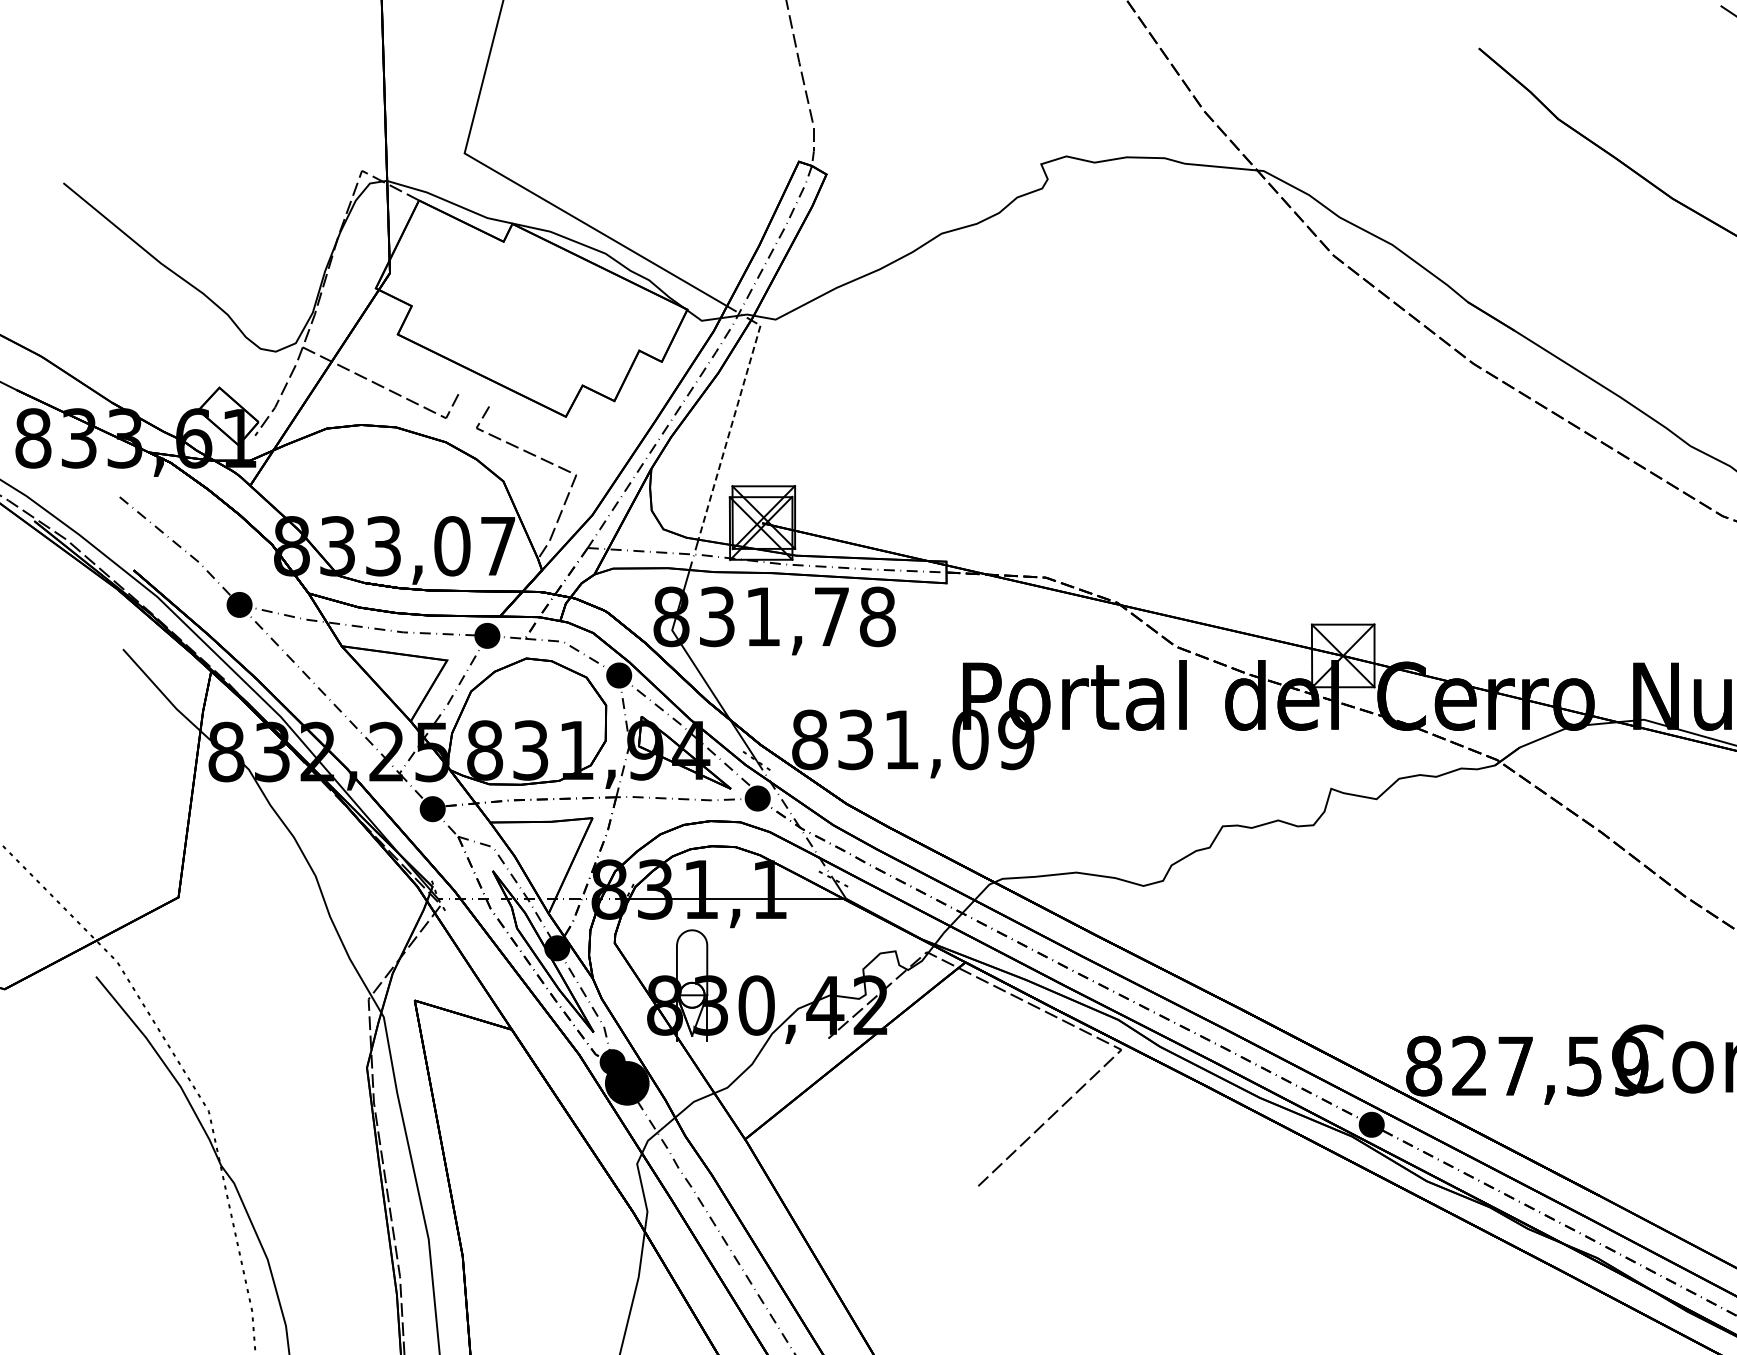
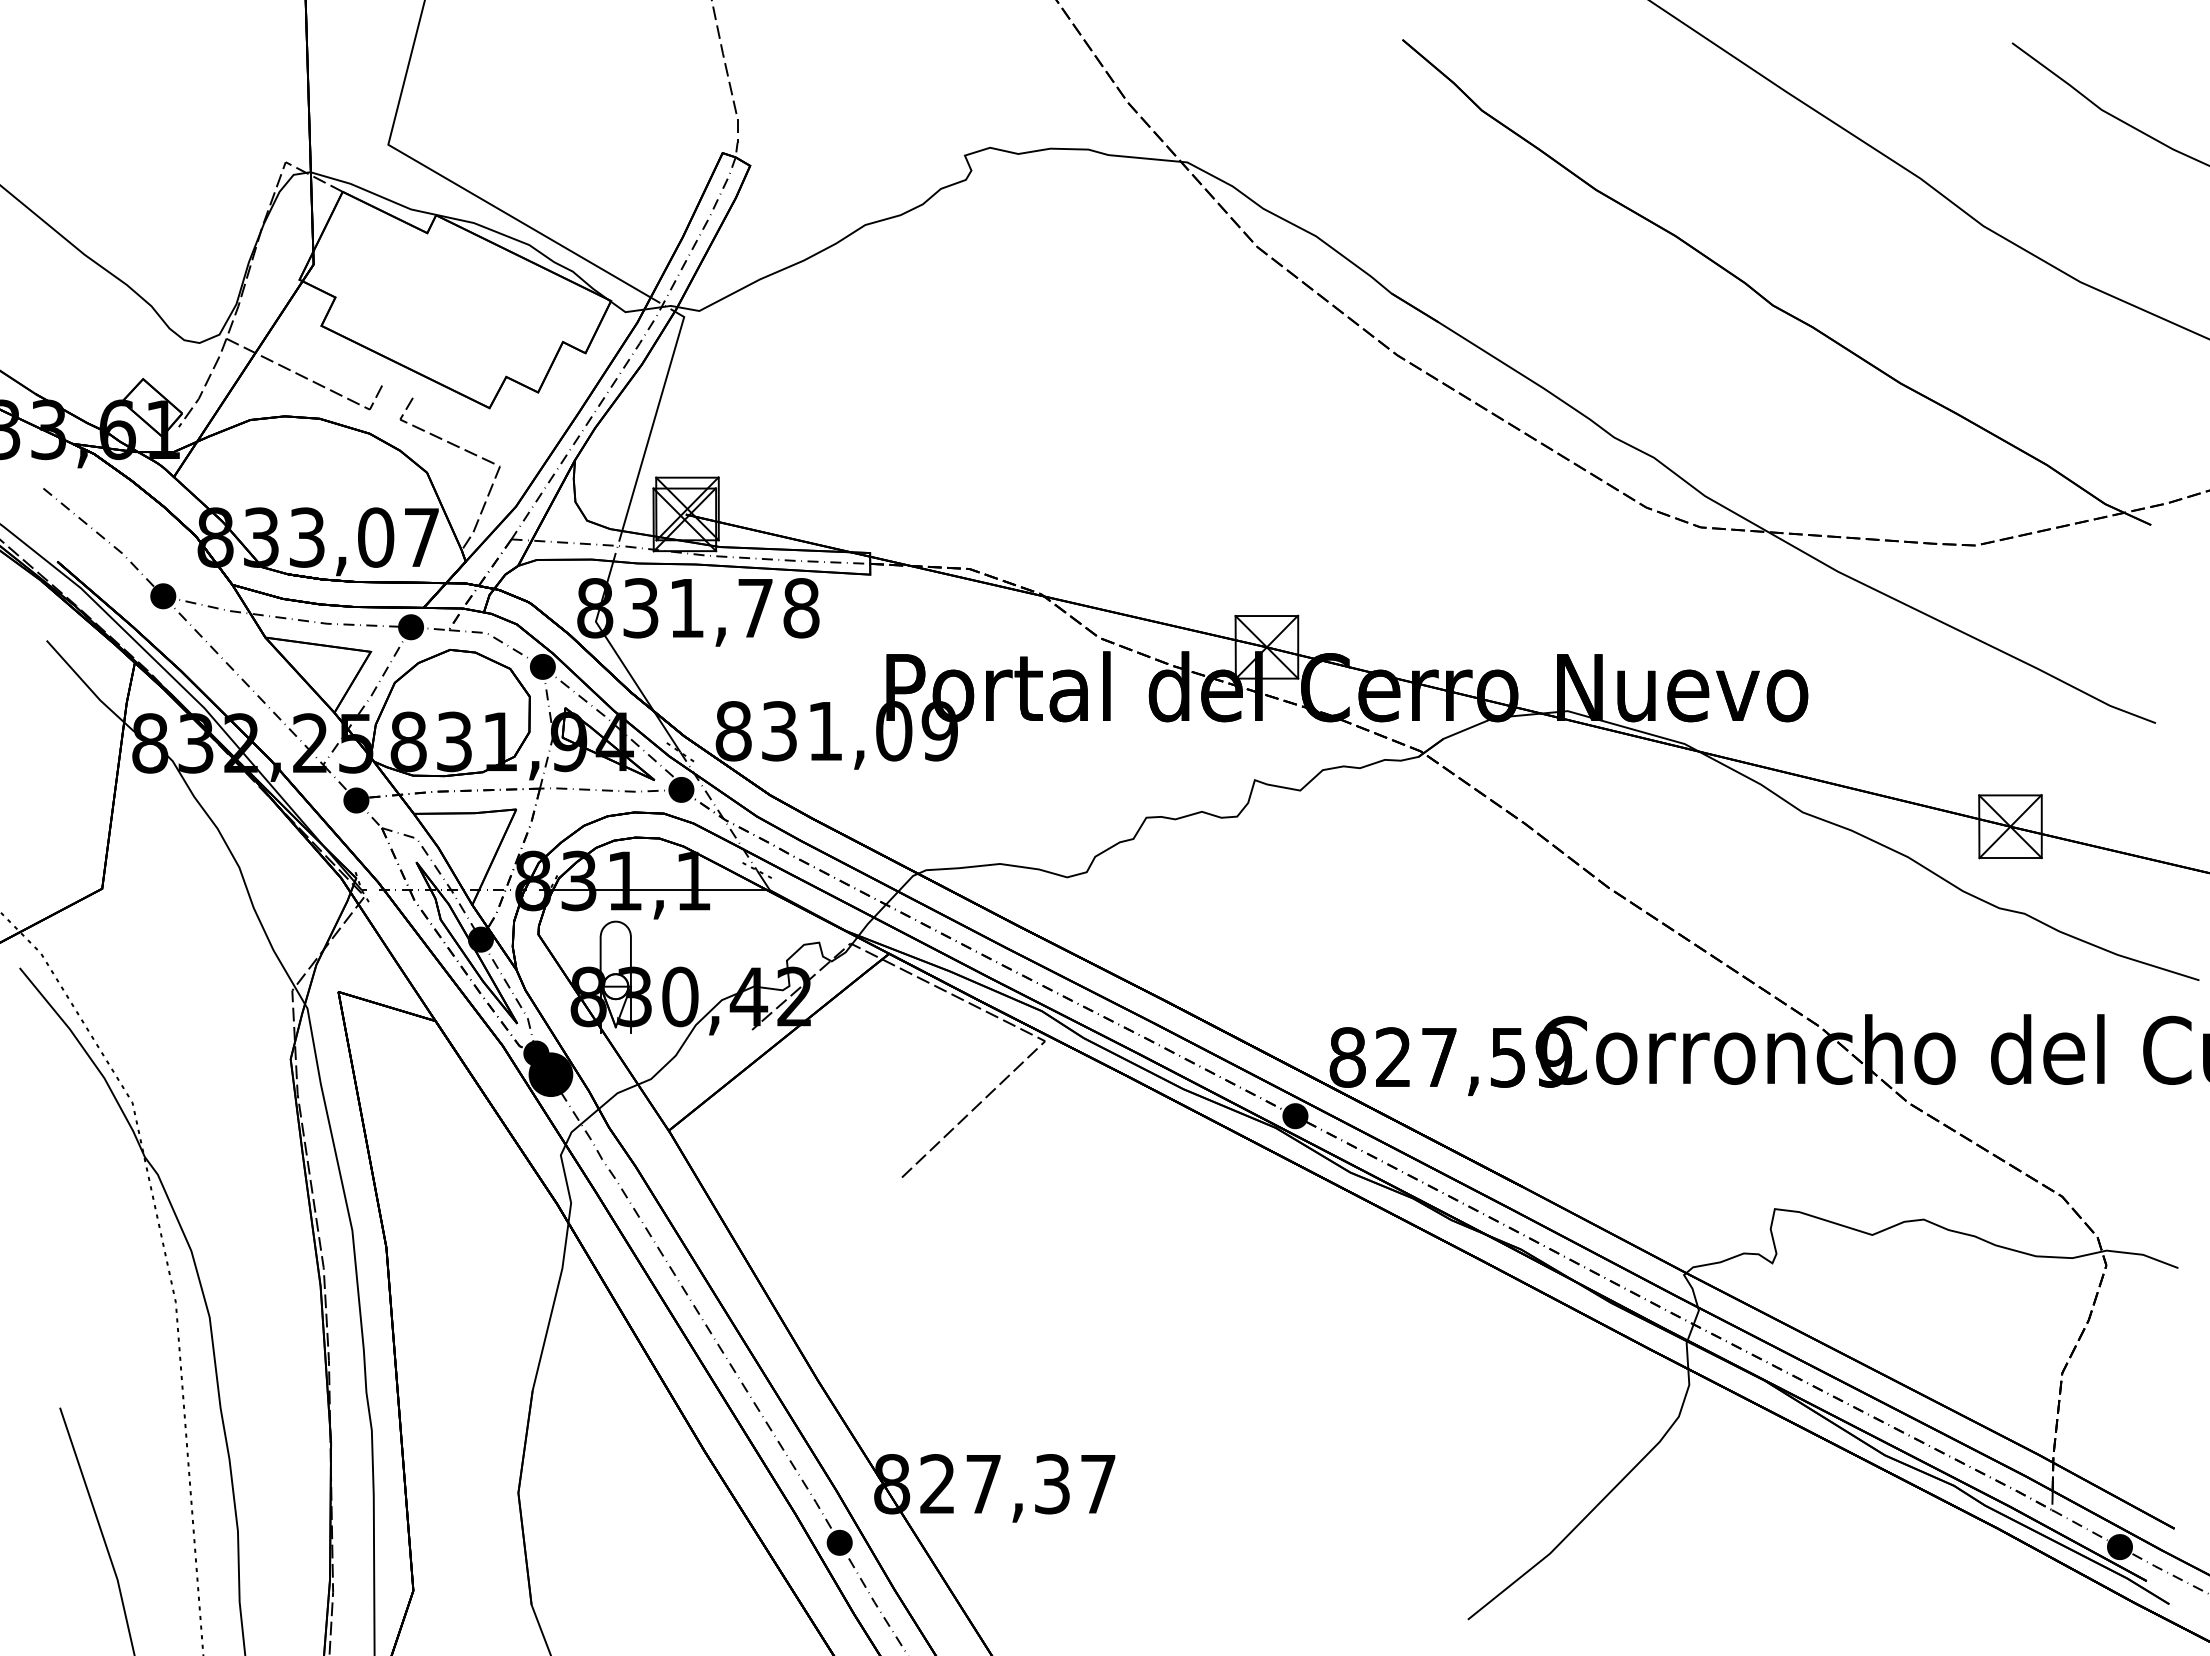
line: (730, 427) -> (654, 418), dashed -> solid

